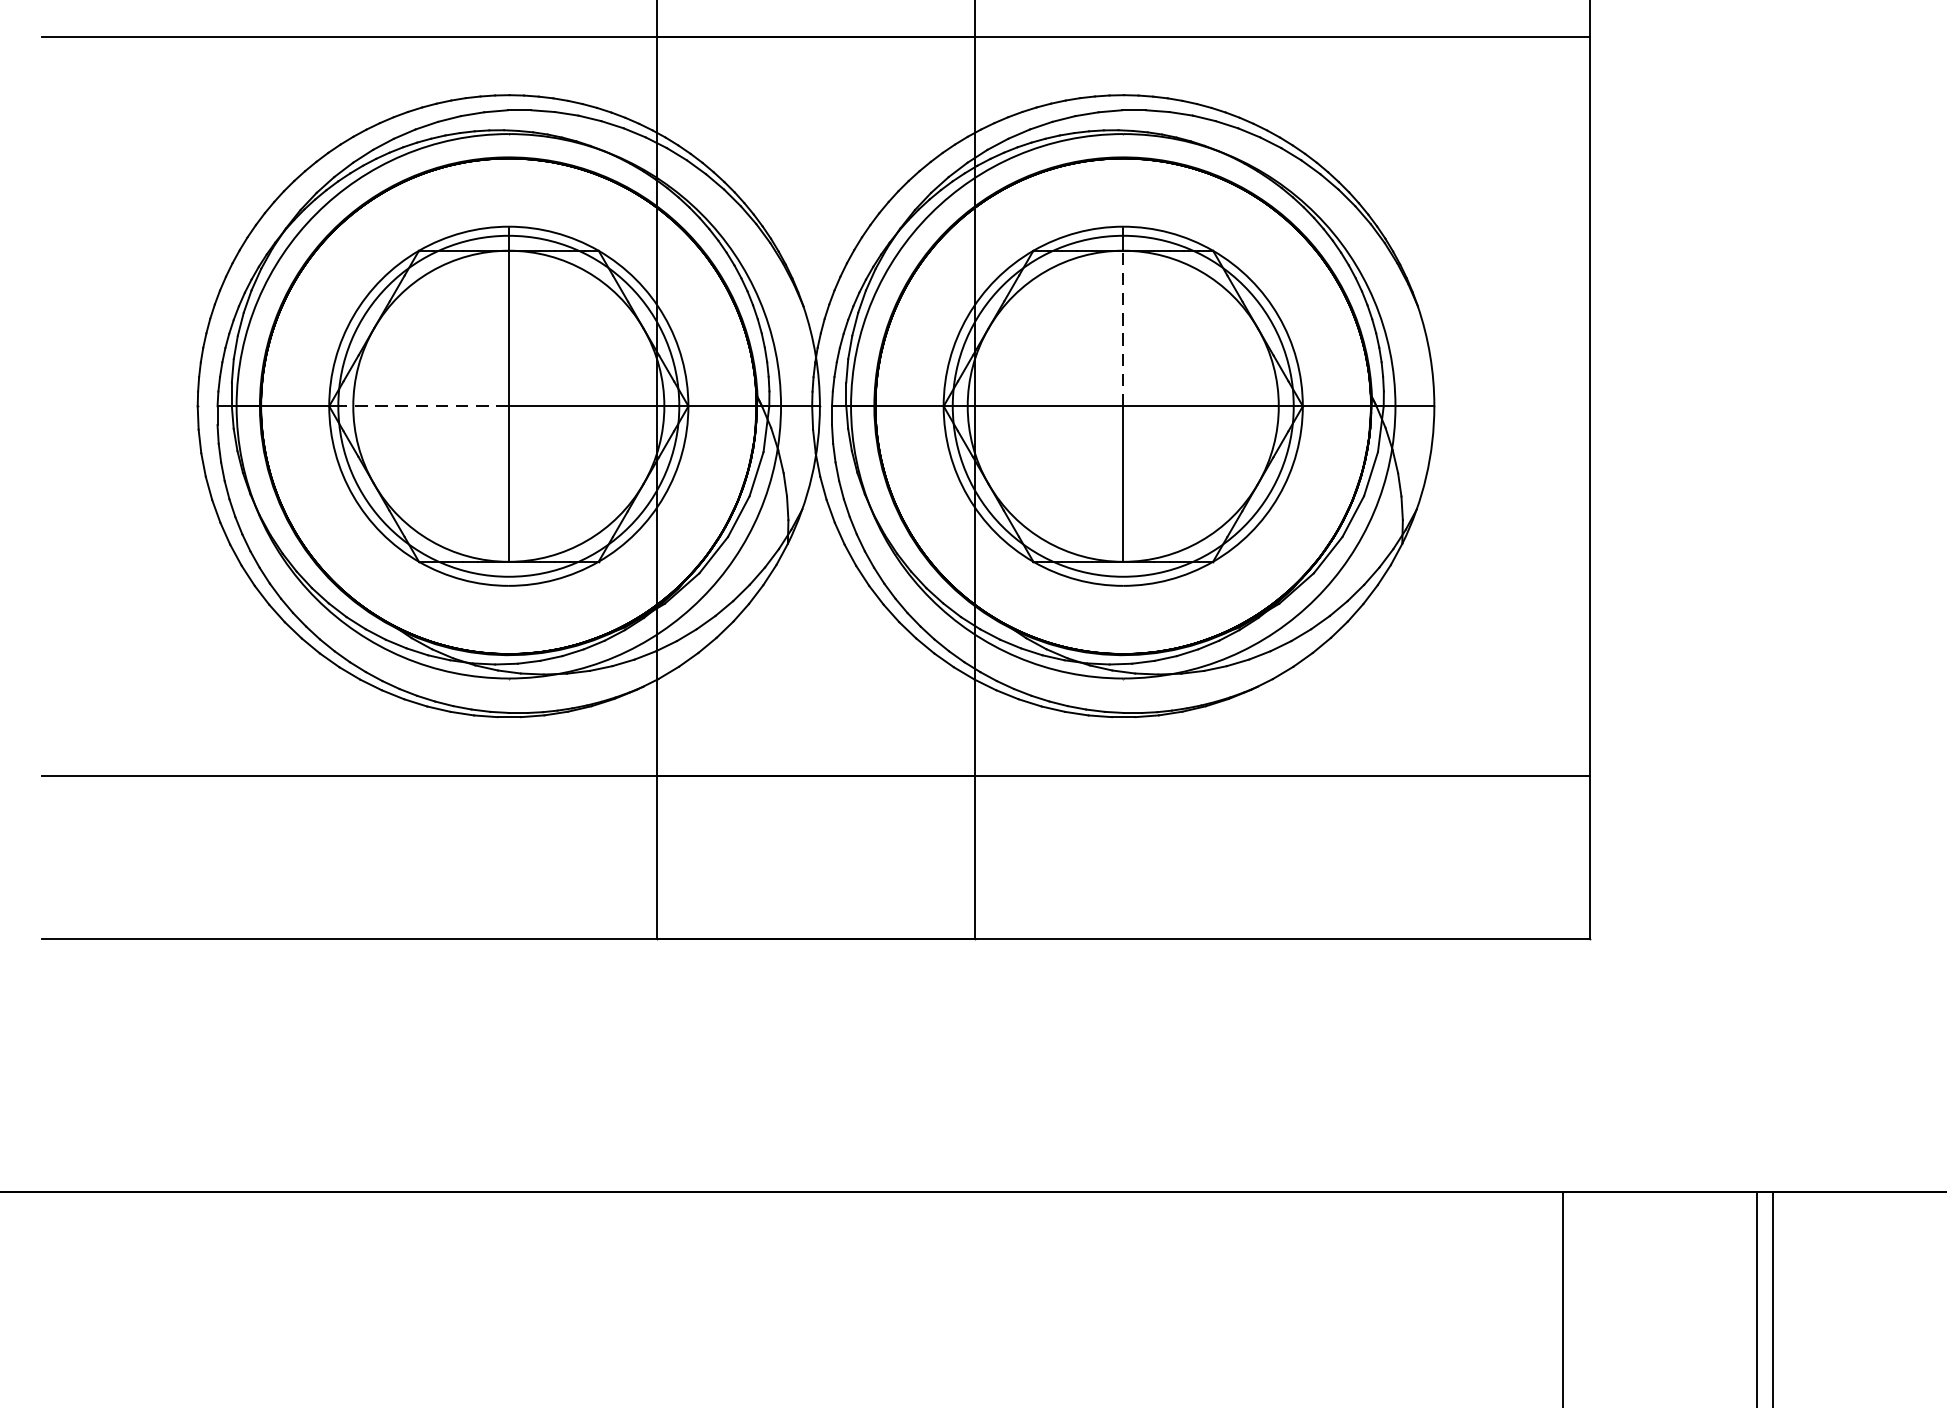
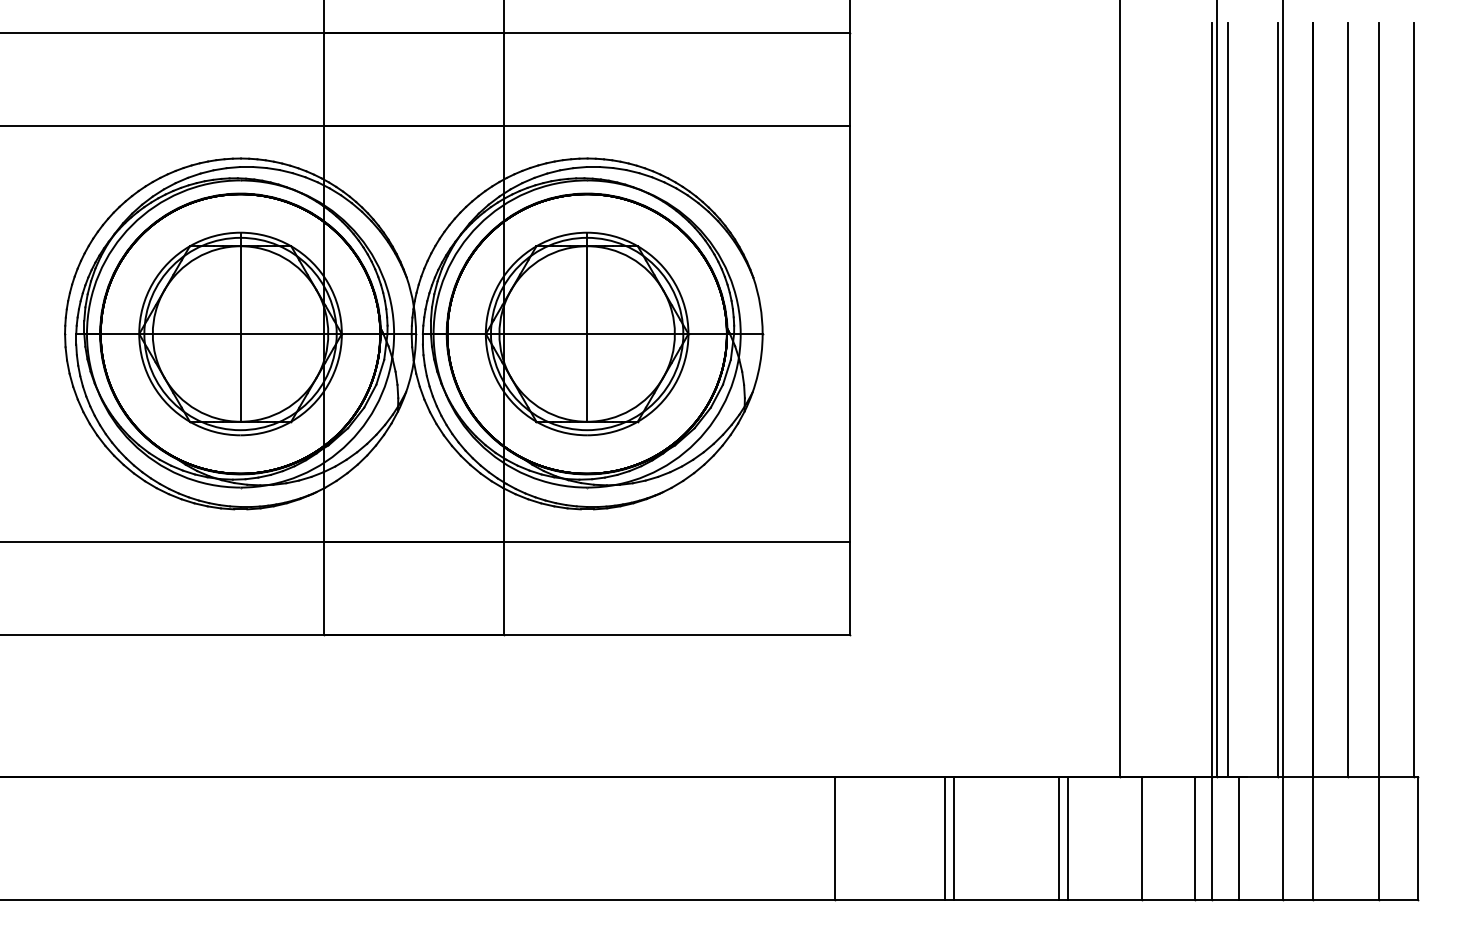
line: (1123, 329) -> (587, 290), dashed -> solid
line: (421, 407) -> (191, 334), dashed -> solid

